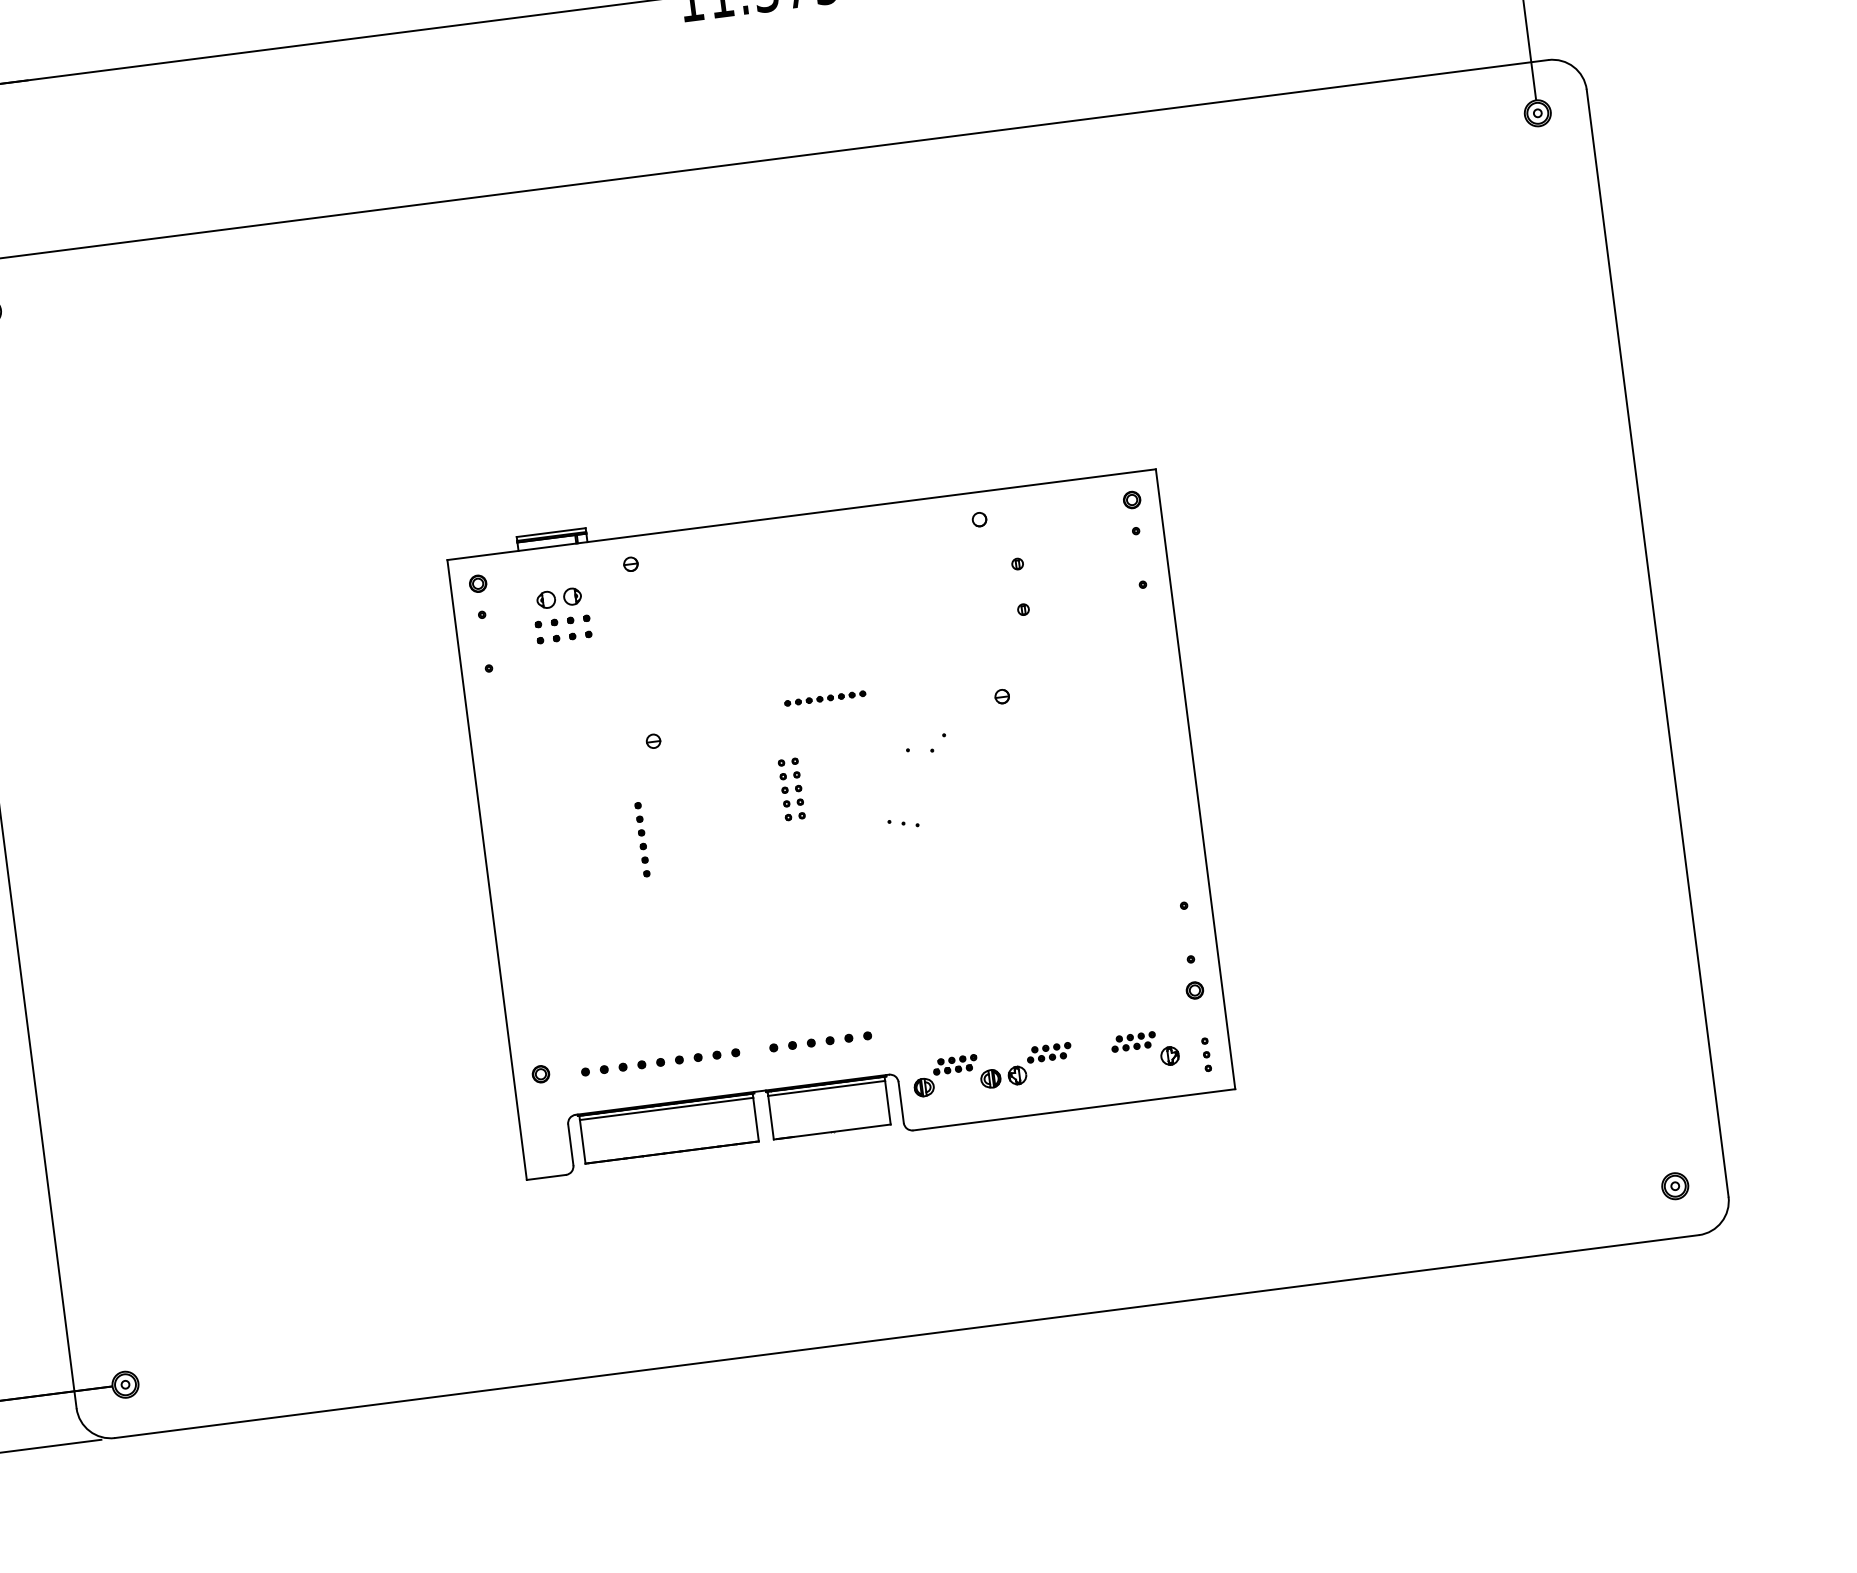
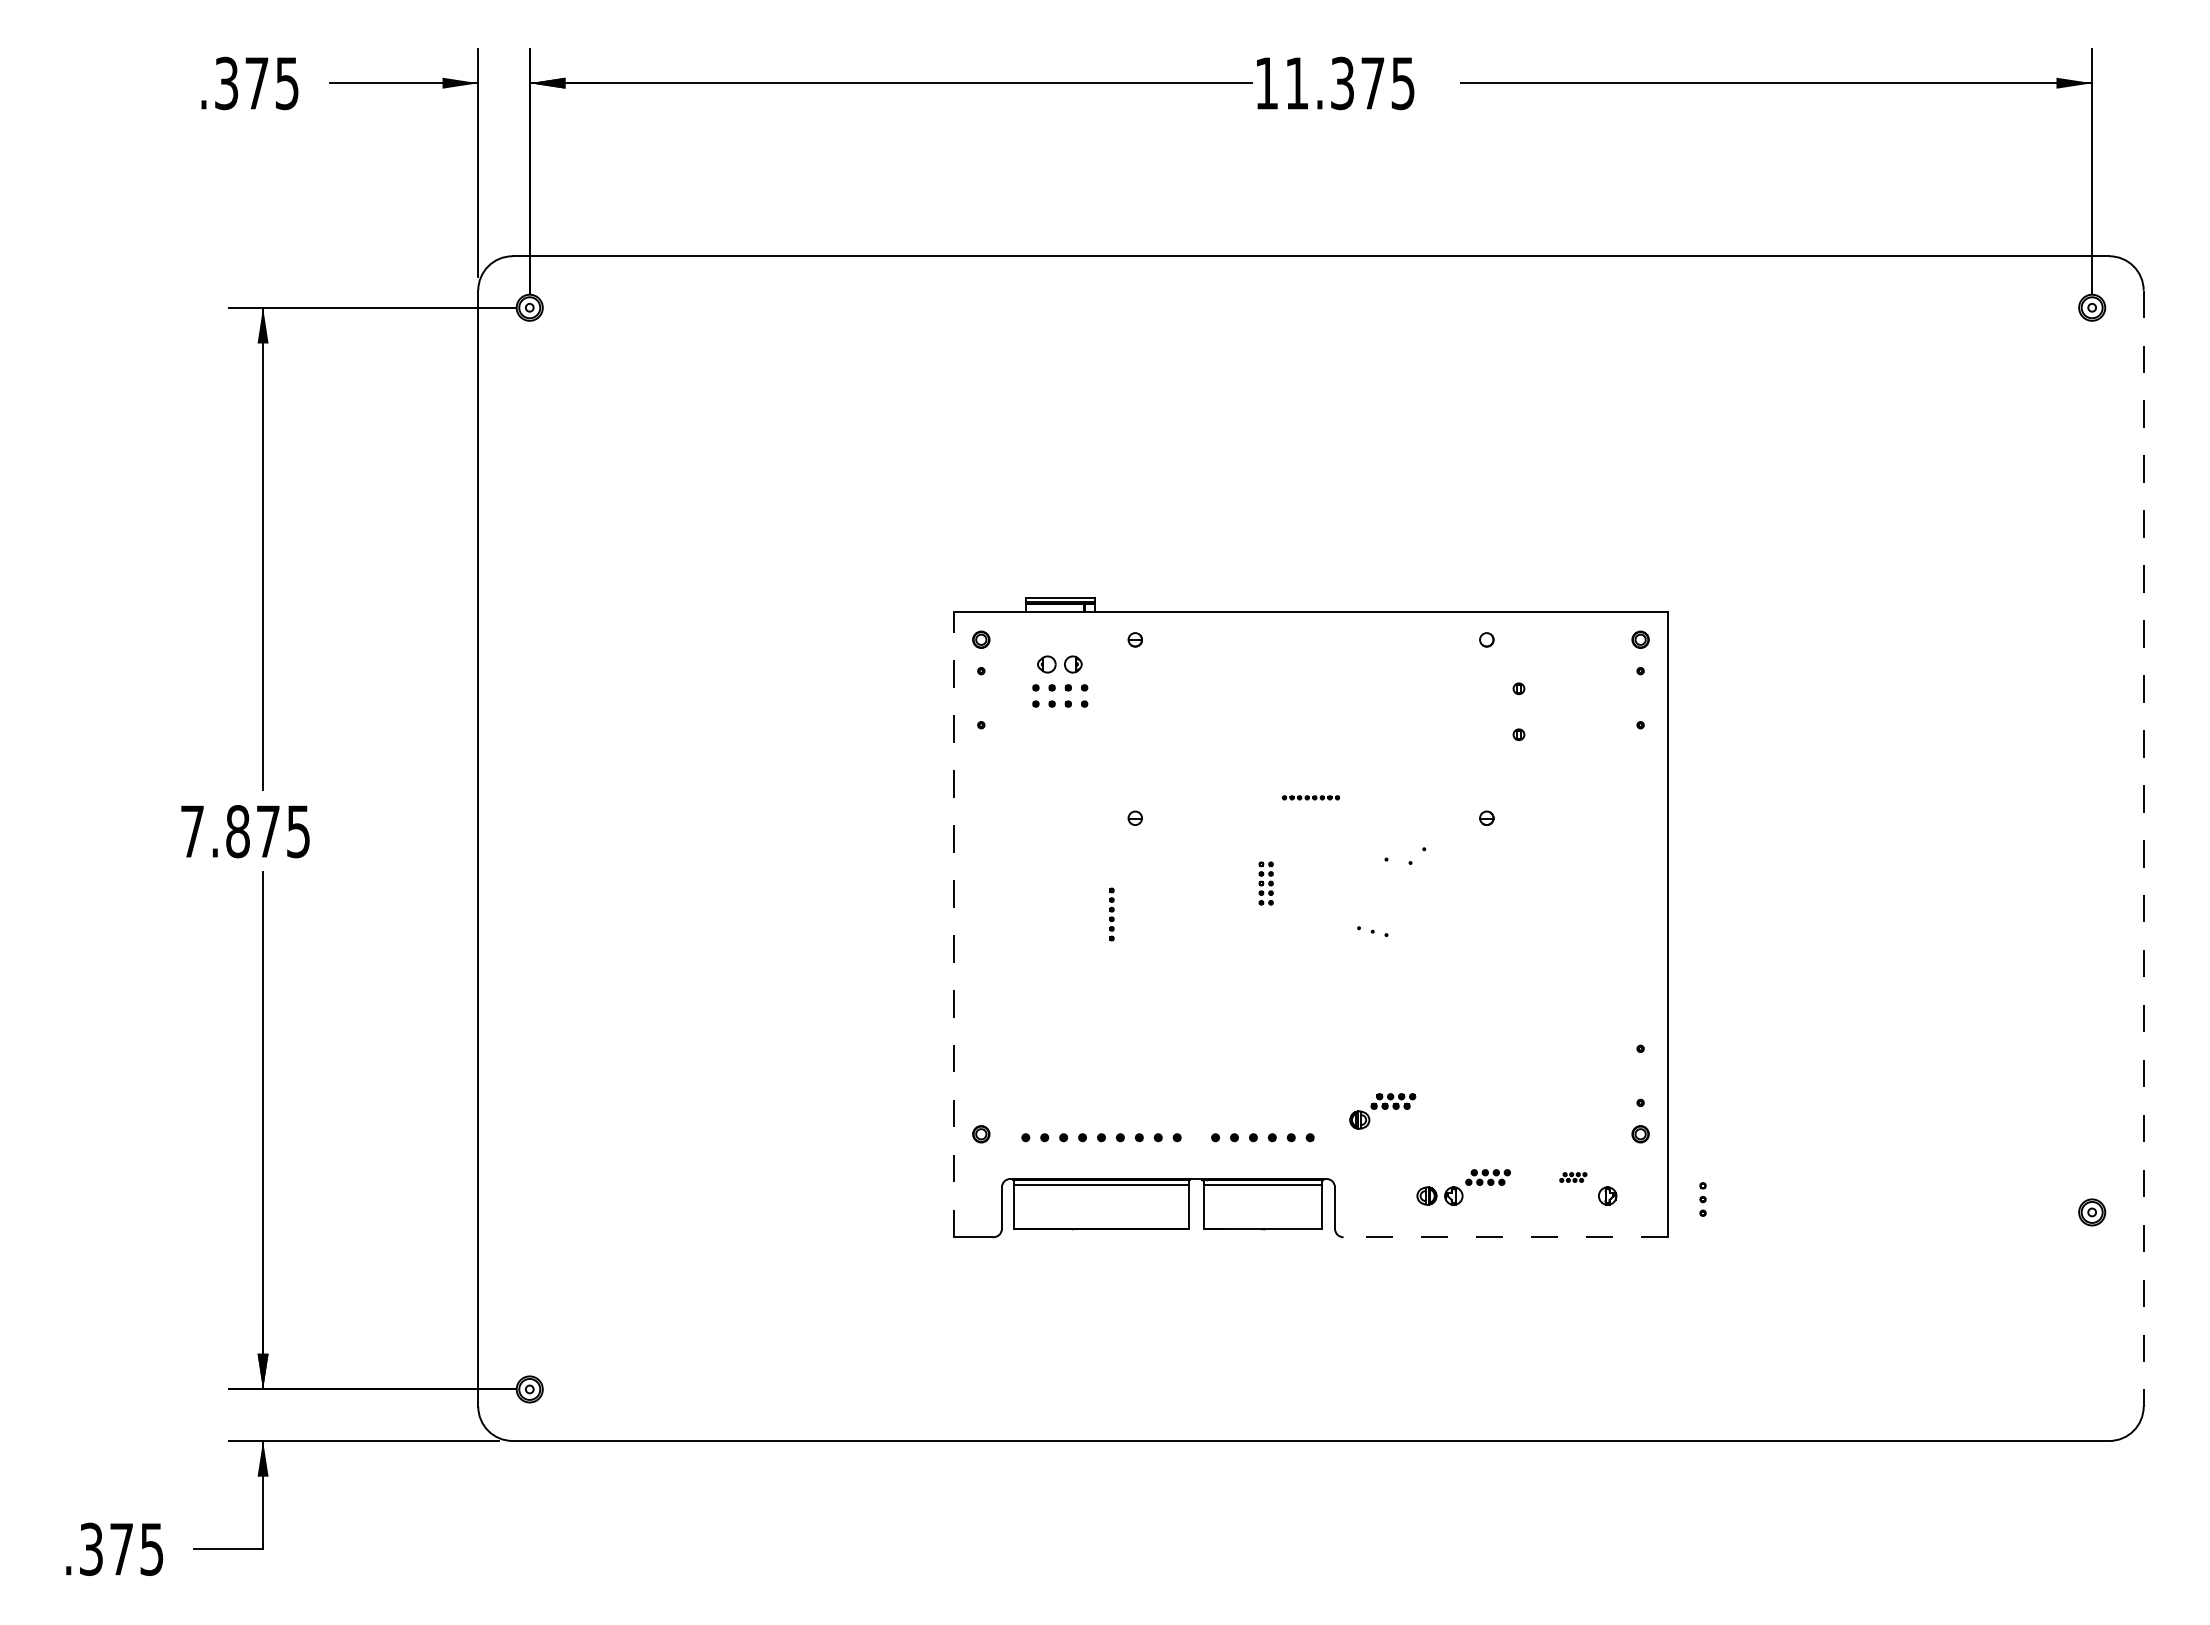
line: (1657, 644) -> (2143, 849), solid -> dashed
part: (824, 698) -> (1310, 797), size x0.7
part: (790, 789) -> (1265, 883), size x0.7
part: (642, 839) -> (1111, 914), size x0.7
line: (486, 869) -> (953, 924), solid -> dashed
part: (1133, 1041) -> (1573, 1177), size x0.6
part: (1206, 1054) -> (1702, 1199), moved
part: (945, 1076) -> (1382, 1111), moved
line: (1074, 1110) -> (1505, 1237), solid -> dashed
part: (1675, 1186) -> (2092, 1212), moved

